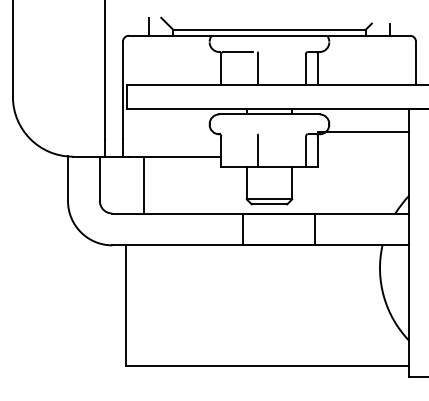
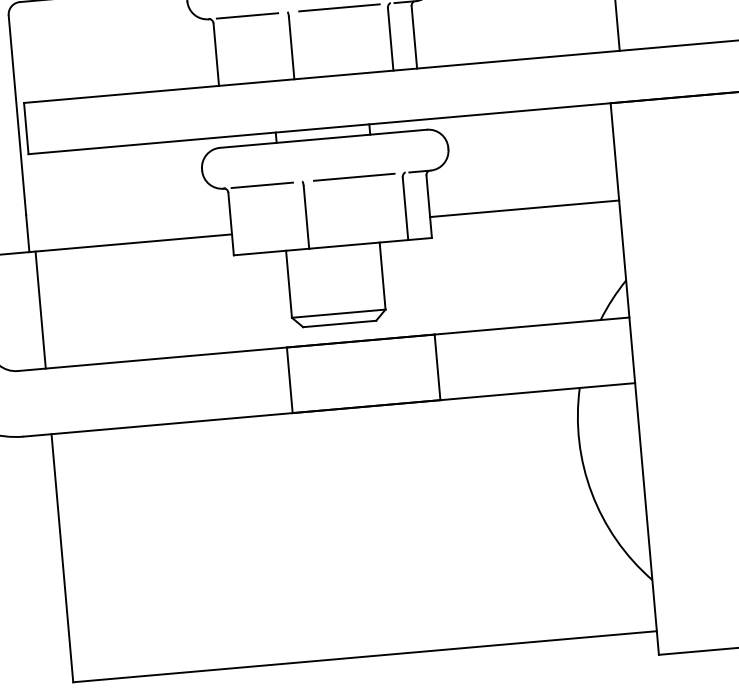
line: (282, 52) -> (339, 8), added
line: (363, 131) -> (524, 208), moved
line: (237, 134) -> (261, 185), added
line: (282, 134) -> (353, 177), added
line: (143, 184) -> (39, 308), moved

